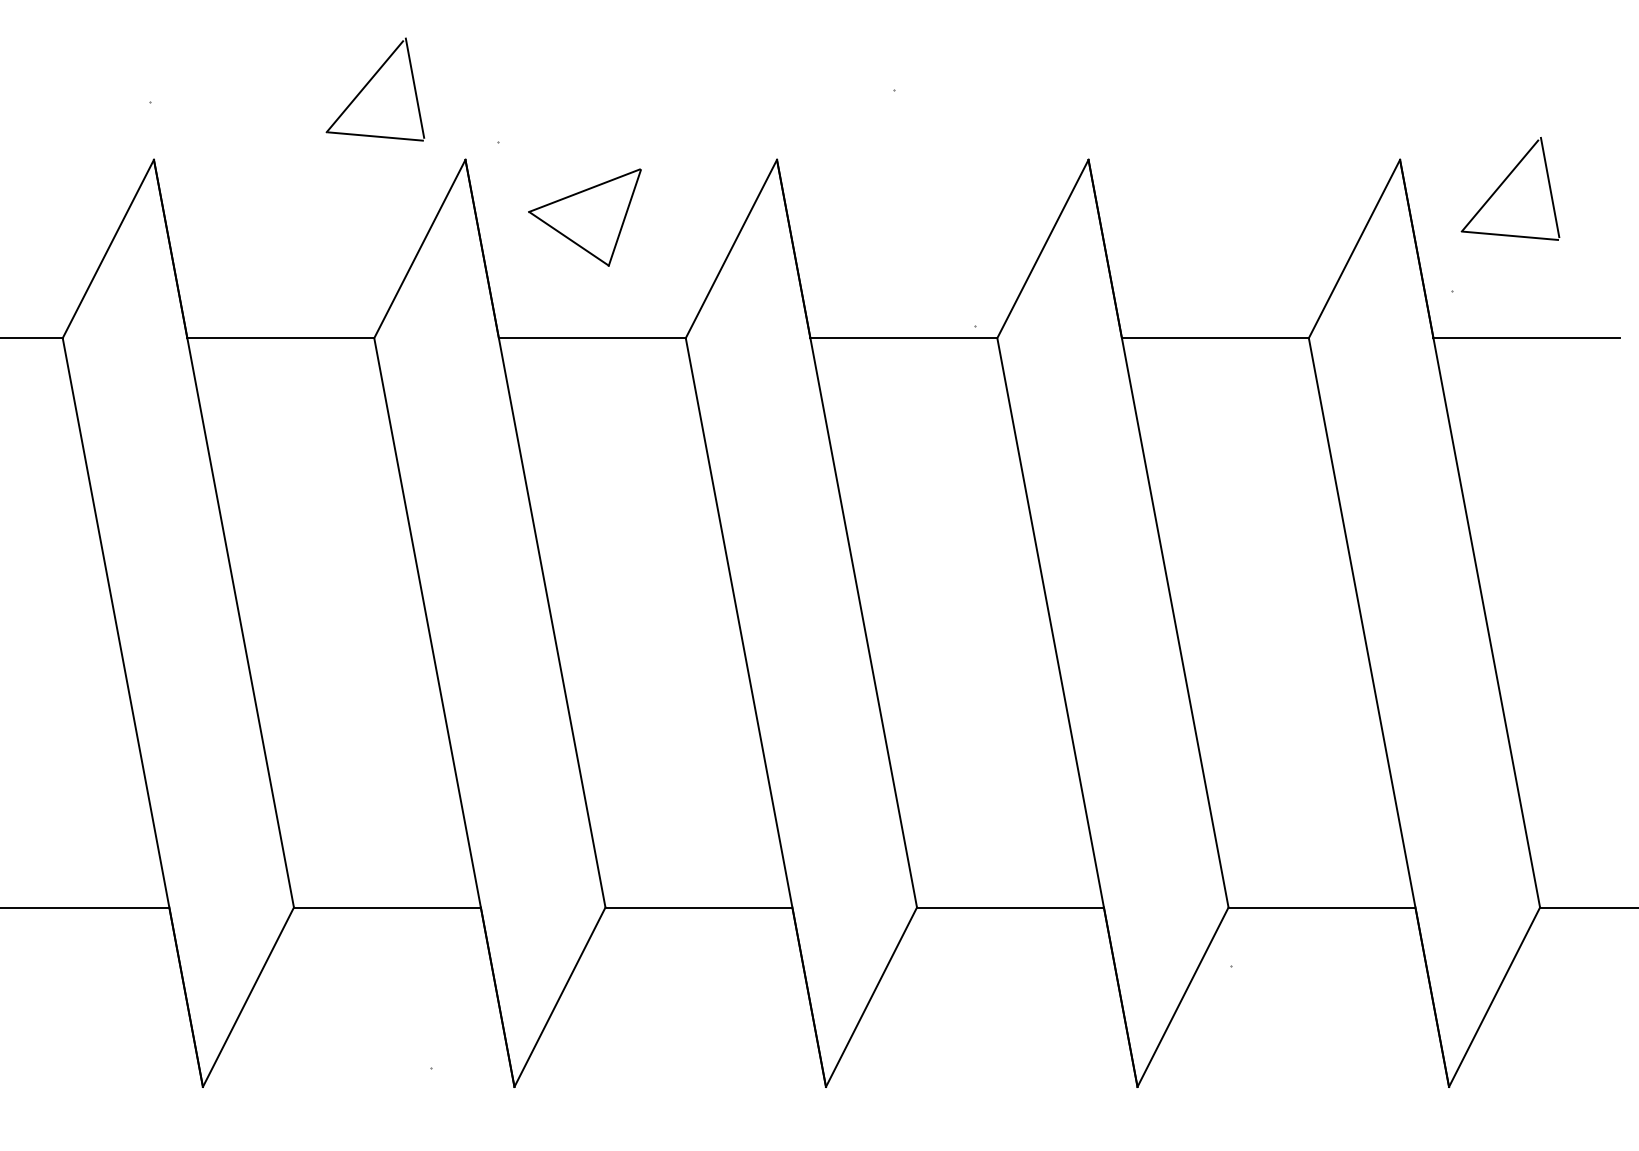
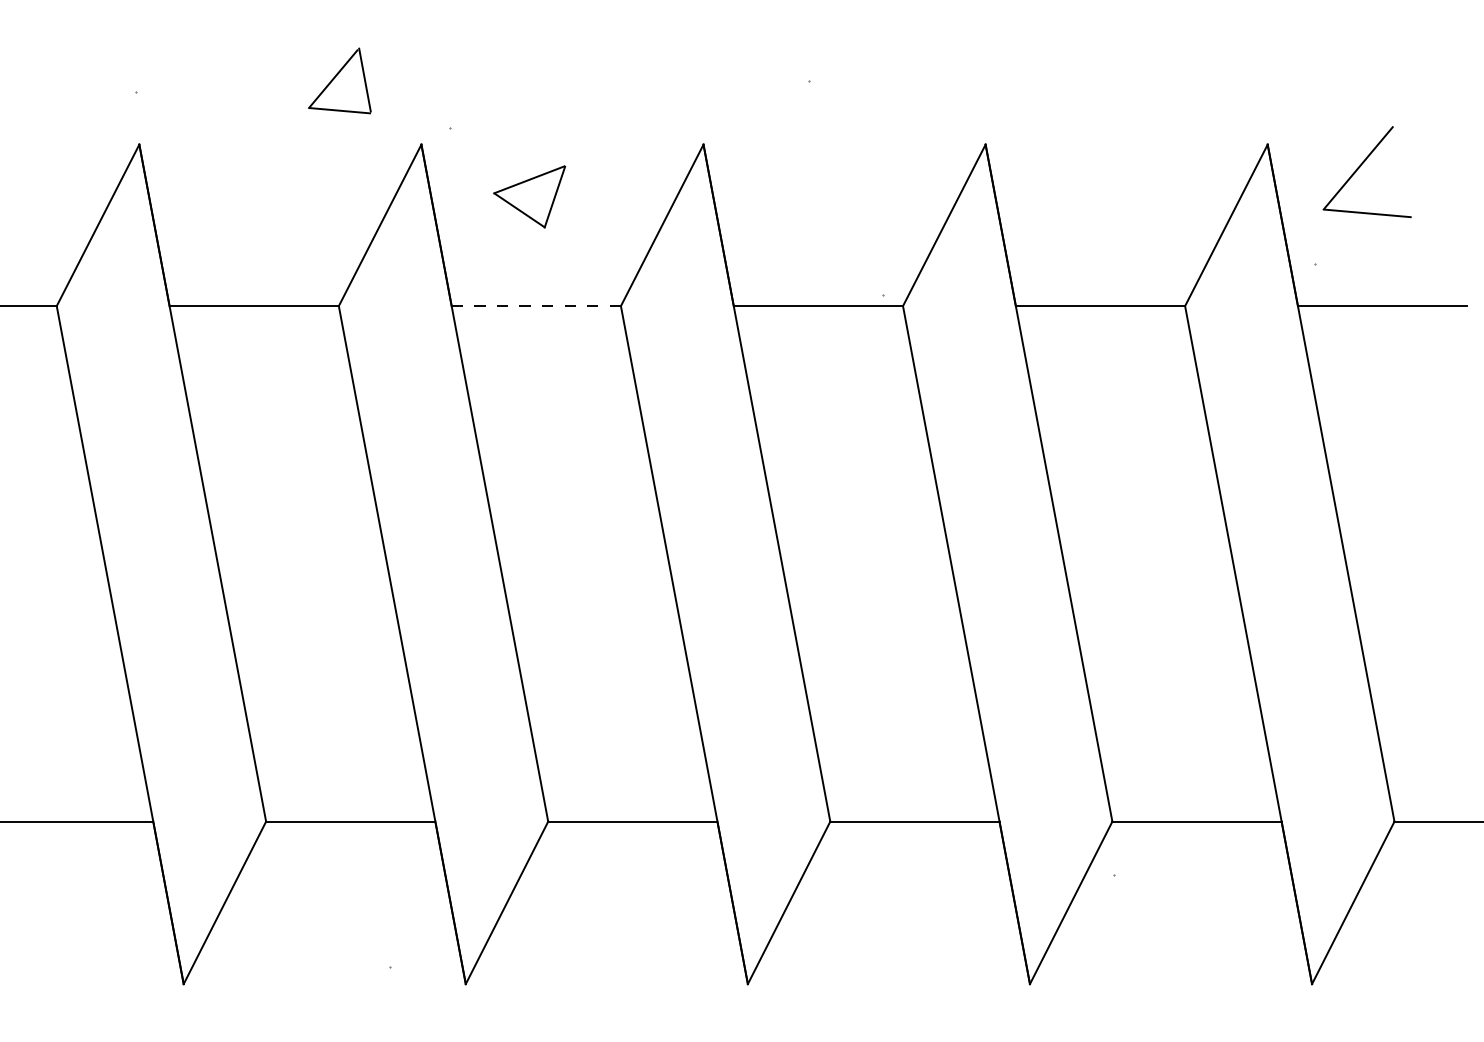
part: (375, 89) -> (339, 80), size x0.7
line: (1549, 187) -> (1403, 169), removed
part: (584, 217) -> (529, 196), size x0.7
line: (591, 338) -> (535, 306), solid -> dashed

